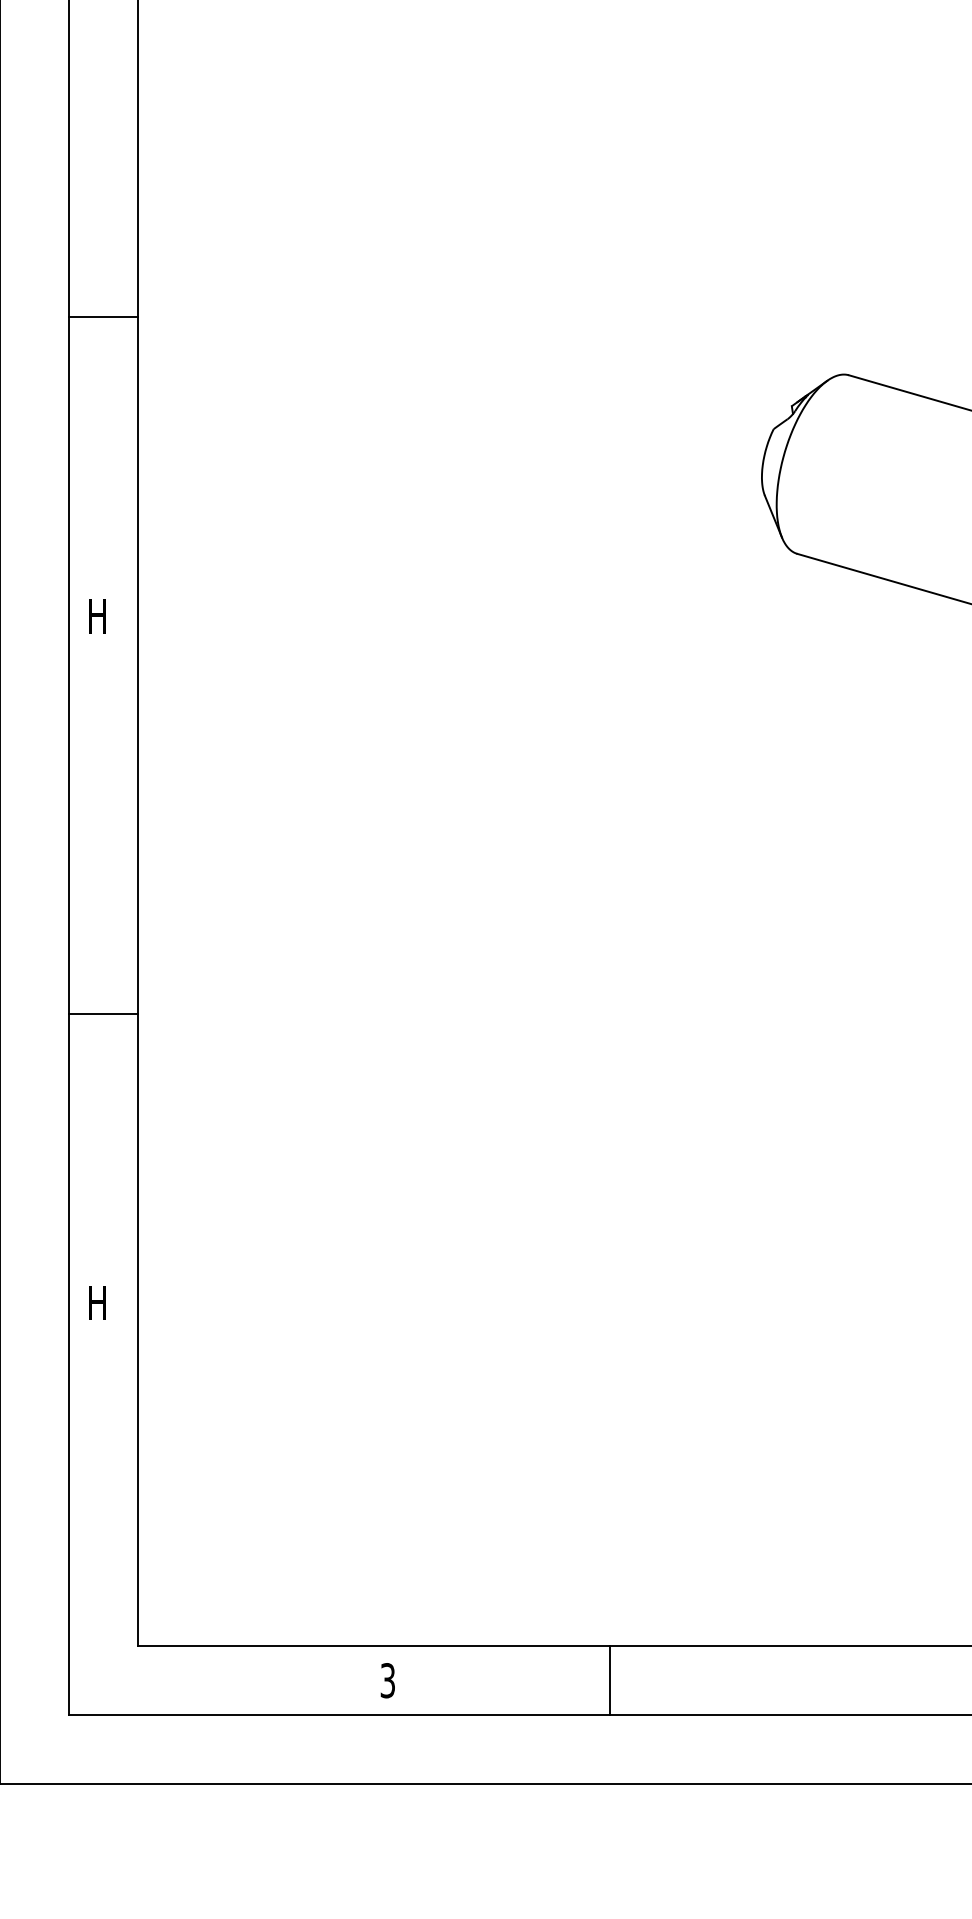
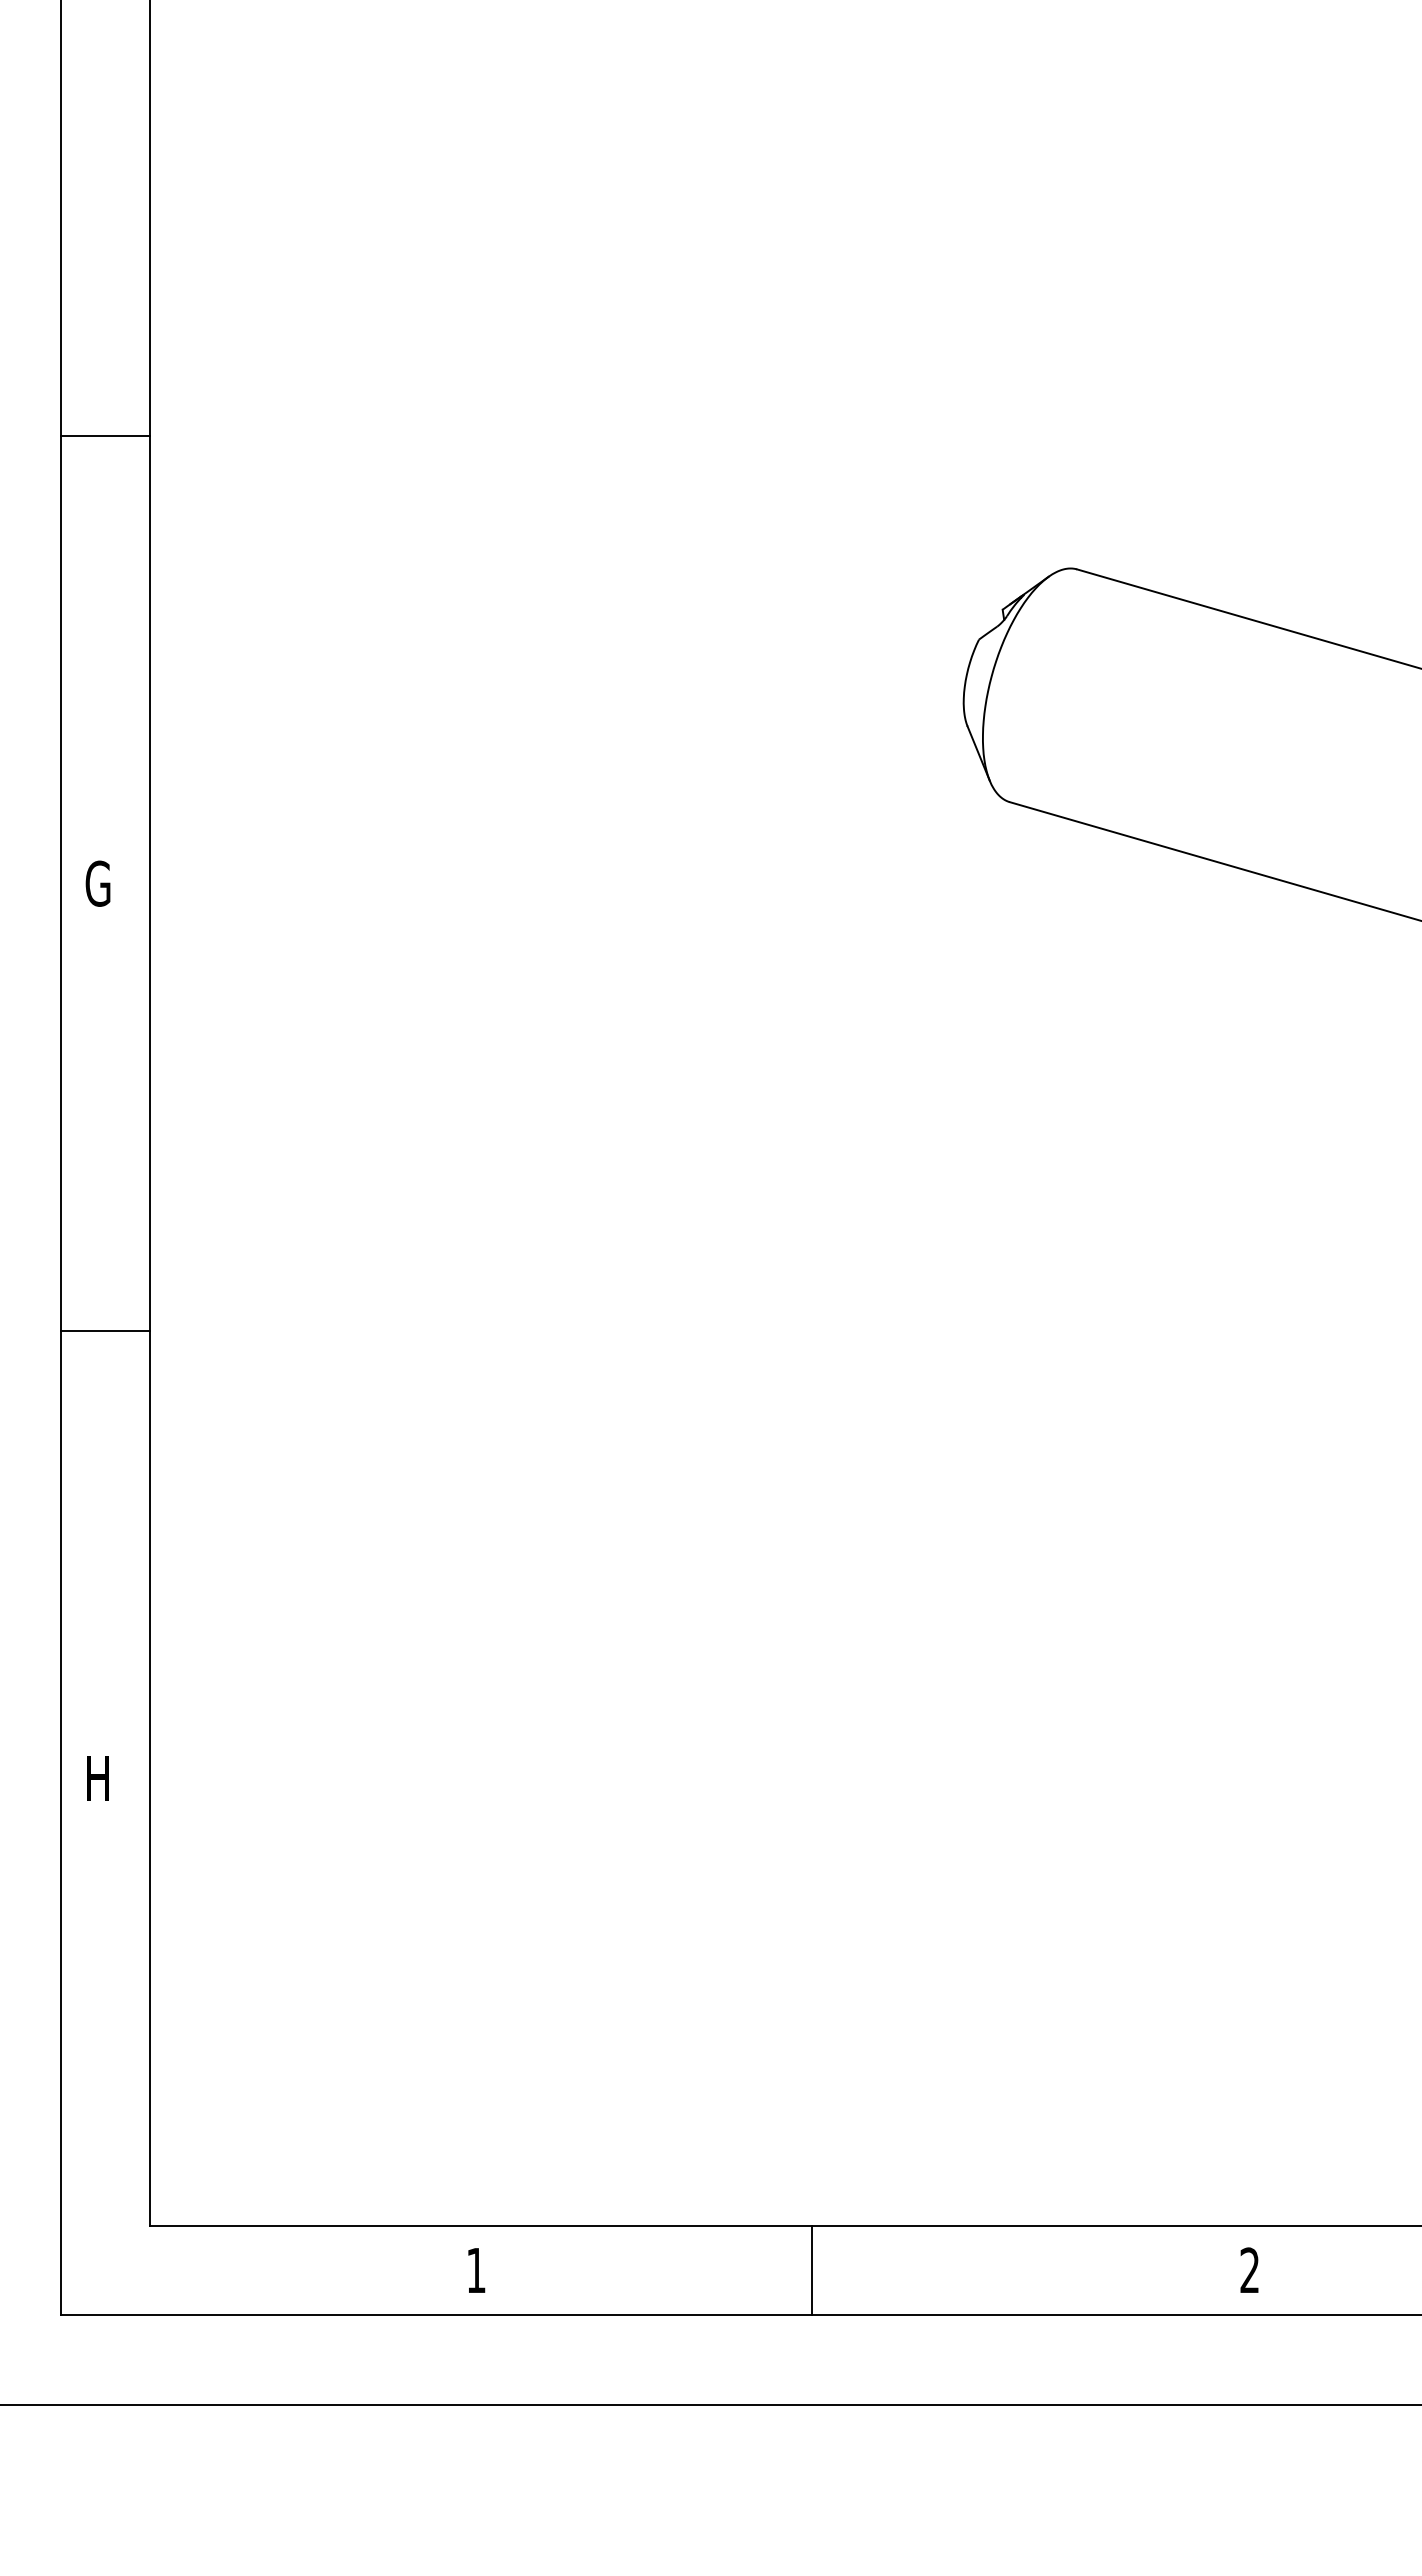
line: (103, 317) -> (105, 436), moved
text: (97, 616) -> (97, 883), H -> G
line: (103, 1014) -> (105, 1331), moved
text: (388, 1680) -> (476, 2270), 3 -> 1
line: (610, 1680) -> (812, 2270), moved

